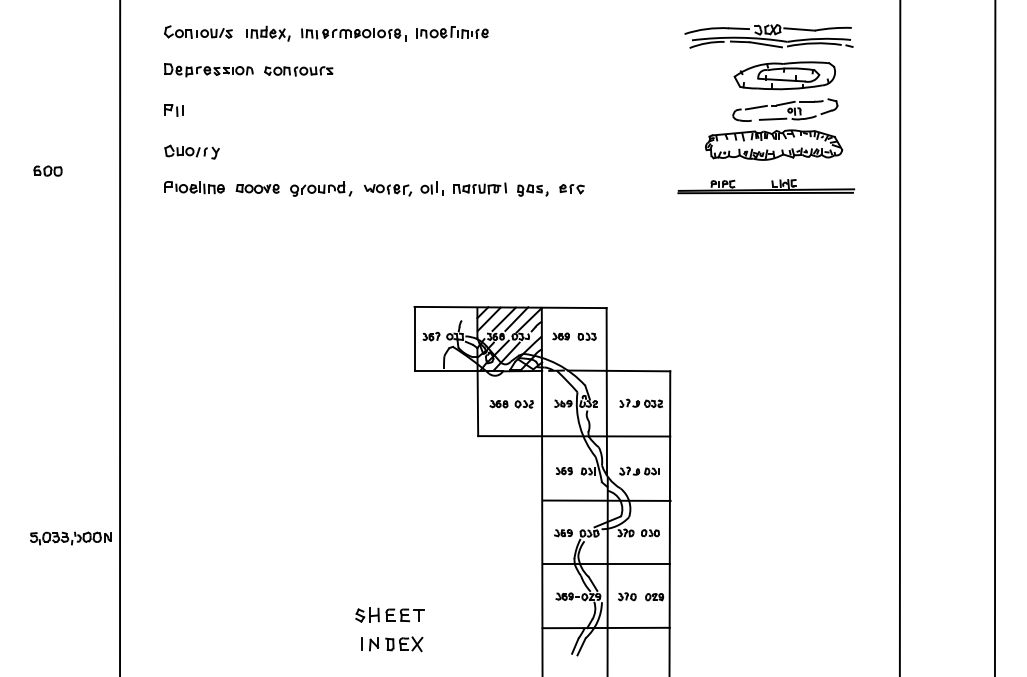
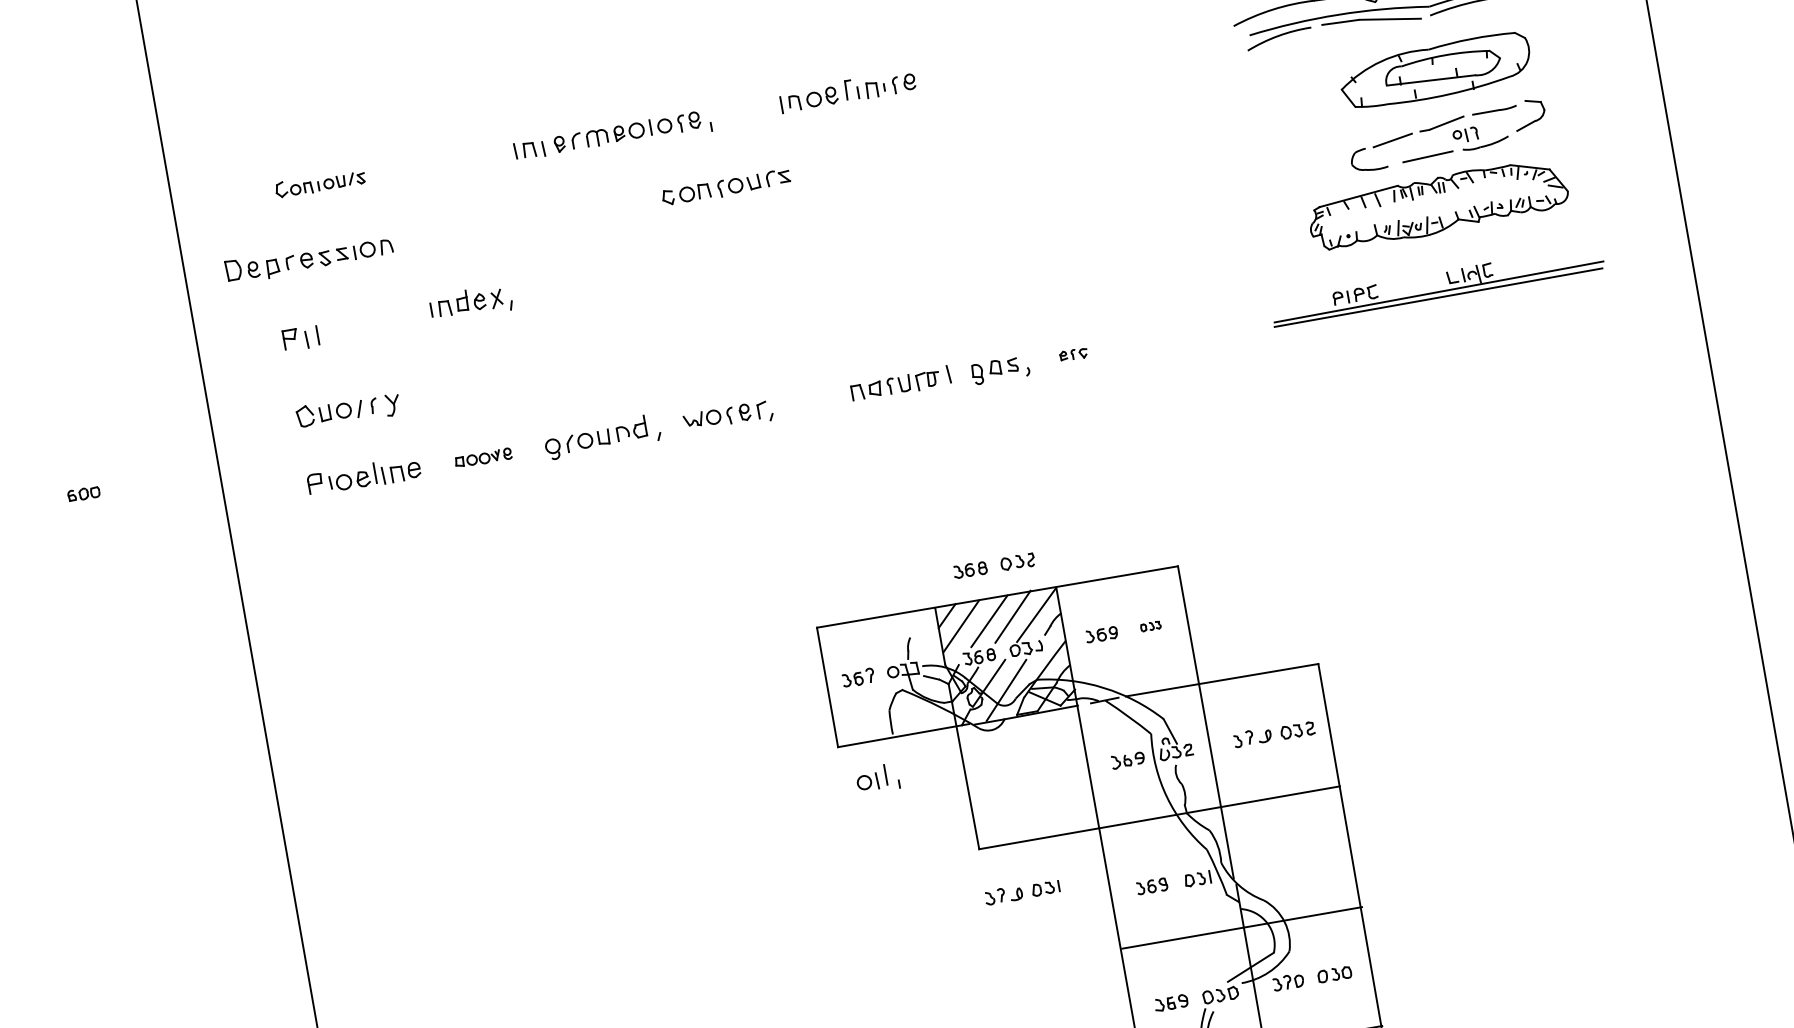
part: (198, 31) -> (320, 182), size x0.7
part: (452, 32) -> (848, 91), moved
part: (268, 33) -> (471, 302), moved
part: (208, 70) -> (308, 259), moved
part: (298, 71) -> (725, 188), moved
part: (47, 170) -> (82, 493), size x0.6
part: (257, 188) -> (482, 457), size x0.7
part: (431, 188) -> (876, 779), moved
part: (571, 189) -> (1072, 355), size x0.6
part: (586, 336) -> (1149, 626), size x0.6
part: (511, 404) -> (993, 566), moved
part: (639, 470) -> (1022, 890), moved

